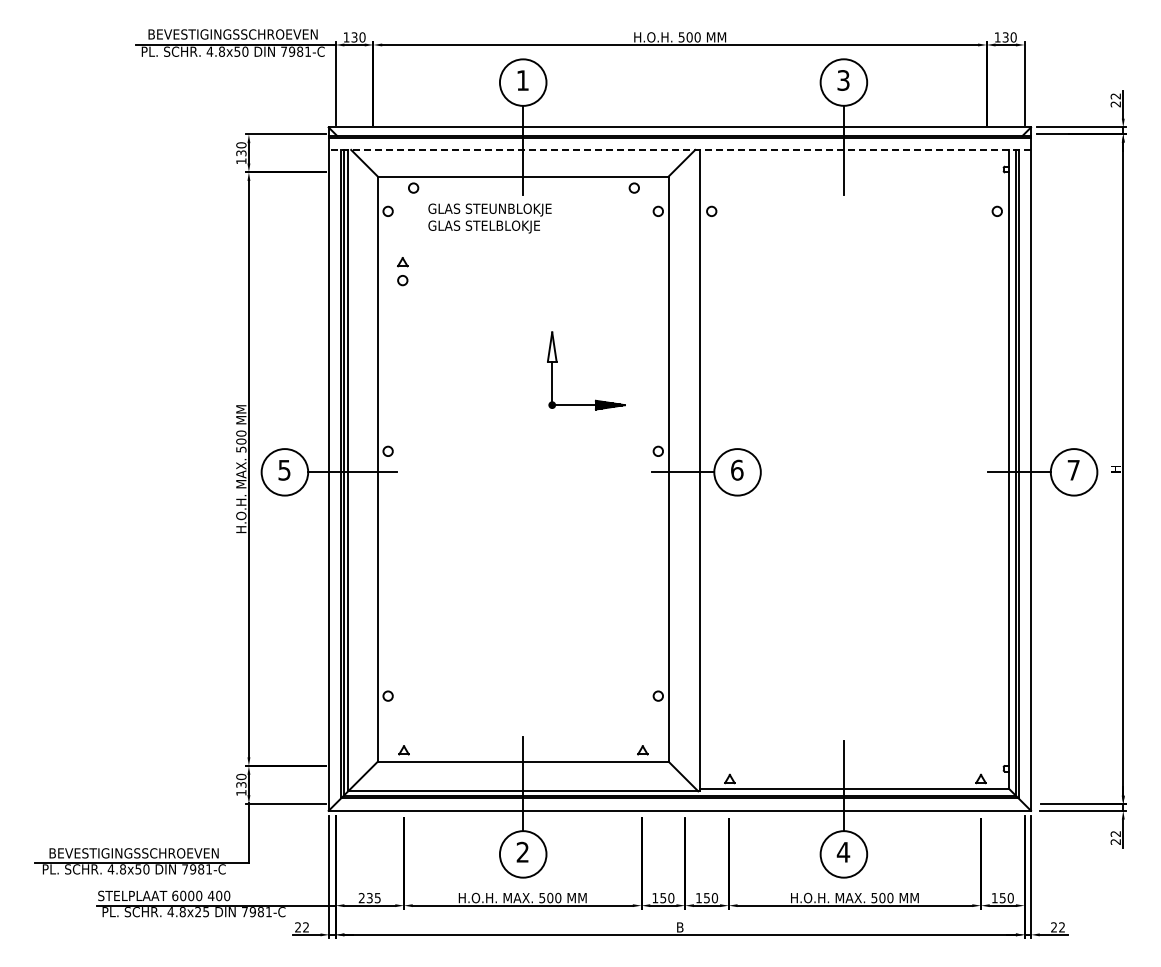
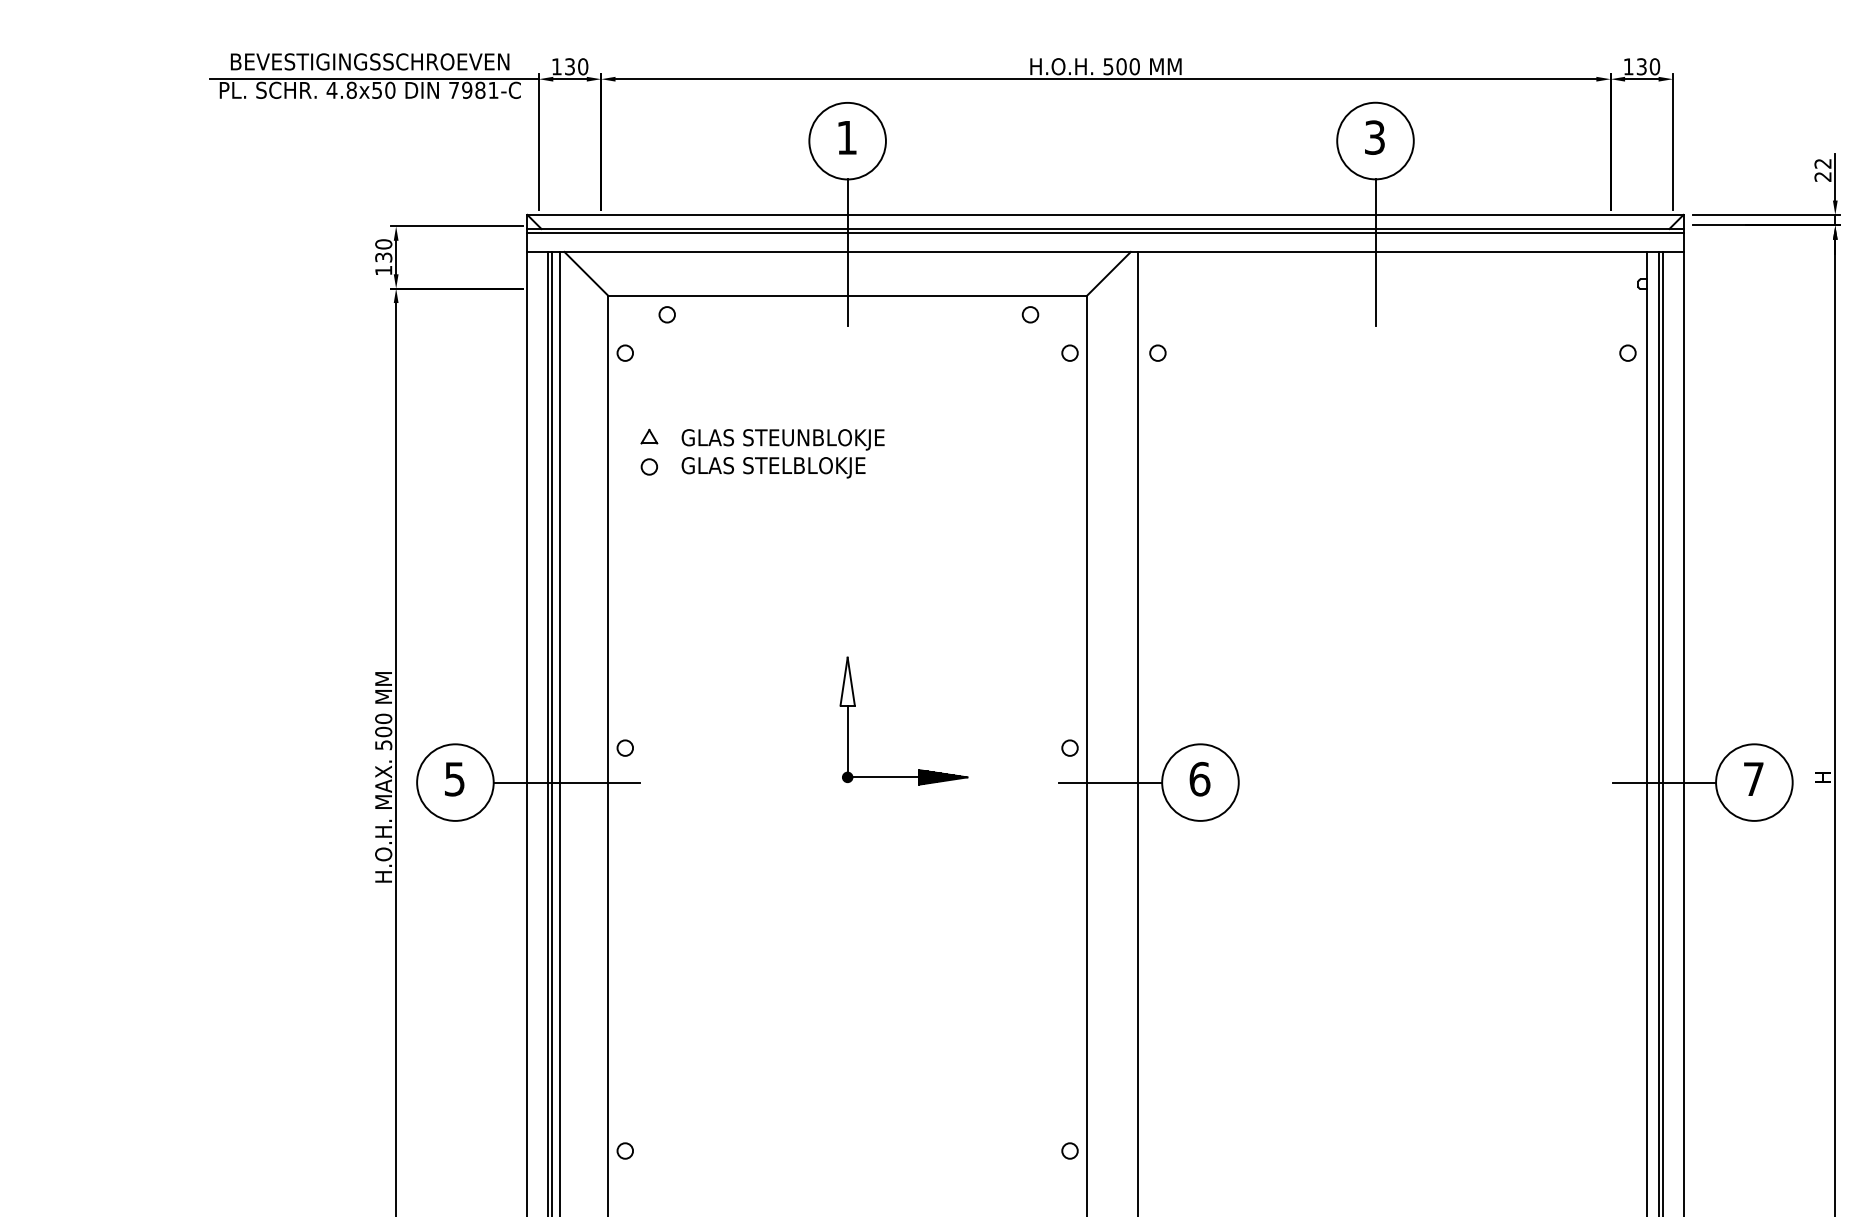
line: (679, 149) -> (1104, 251), dashed -> solid
text: (489, 218) -> (782, 453), moved
part: (557, 362) -> (856, 707), moved

